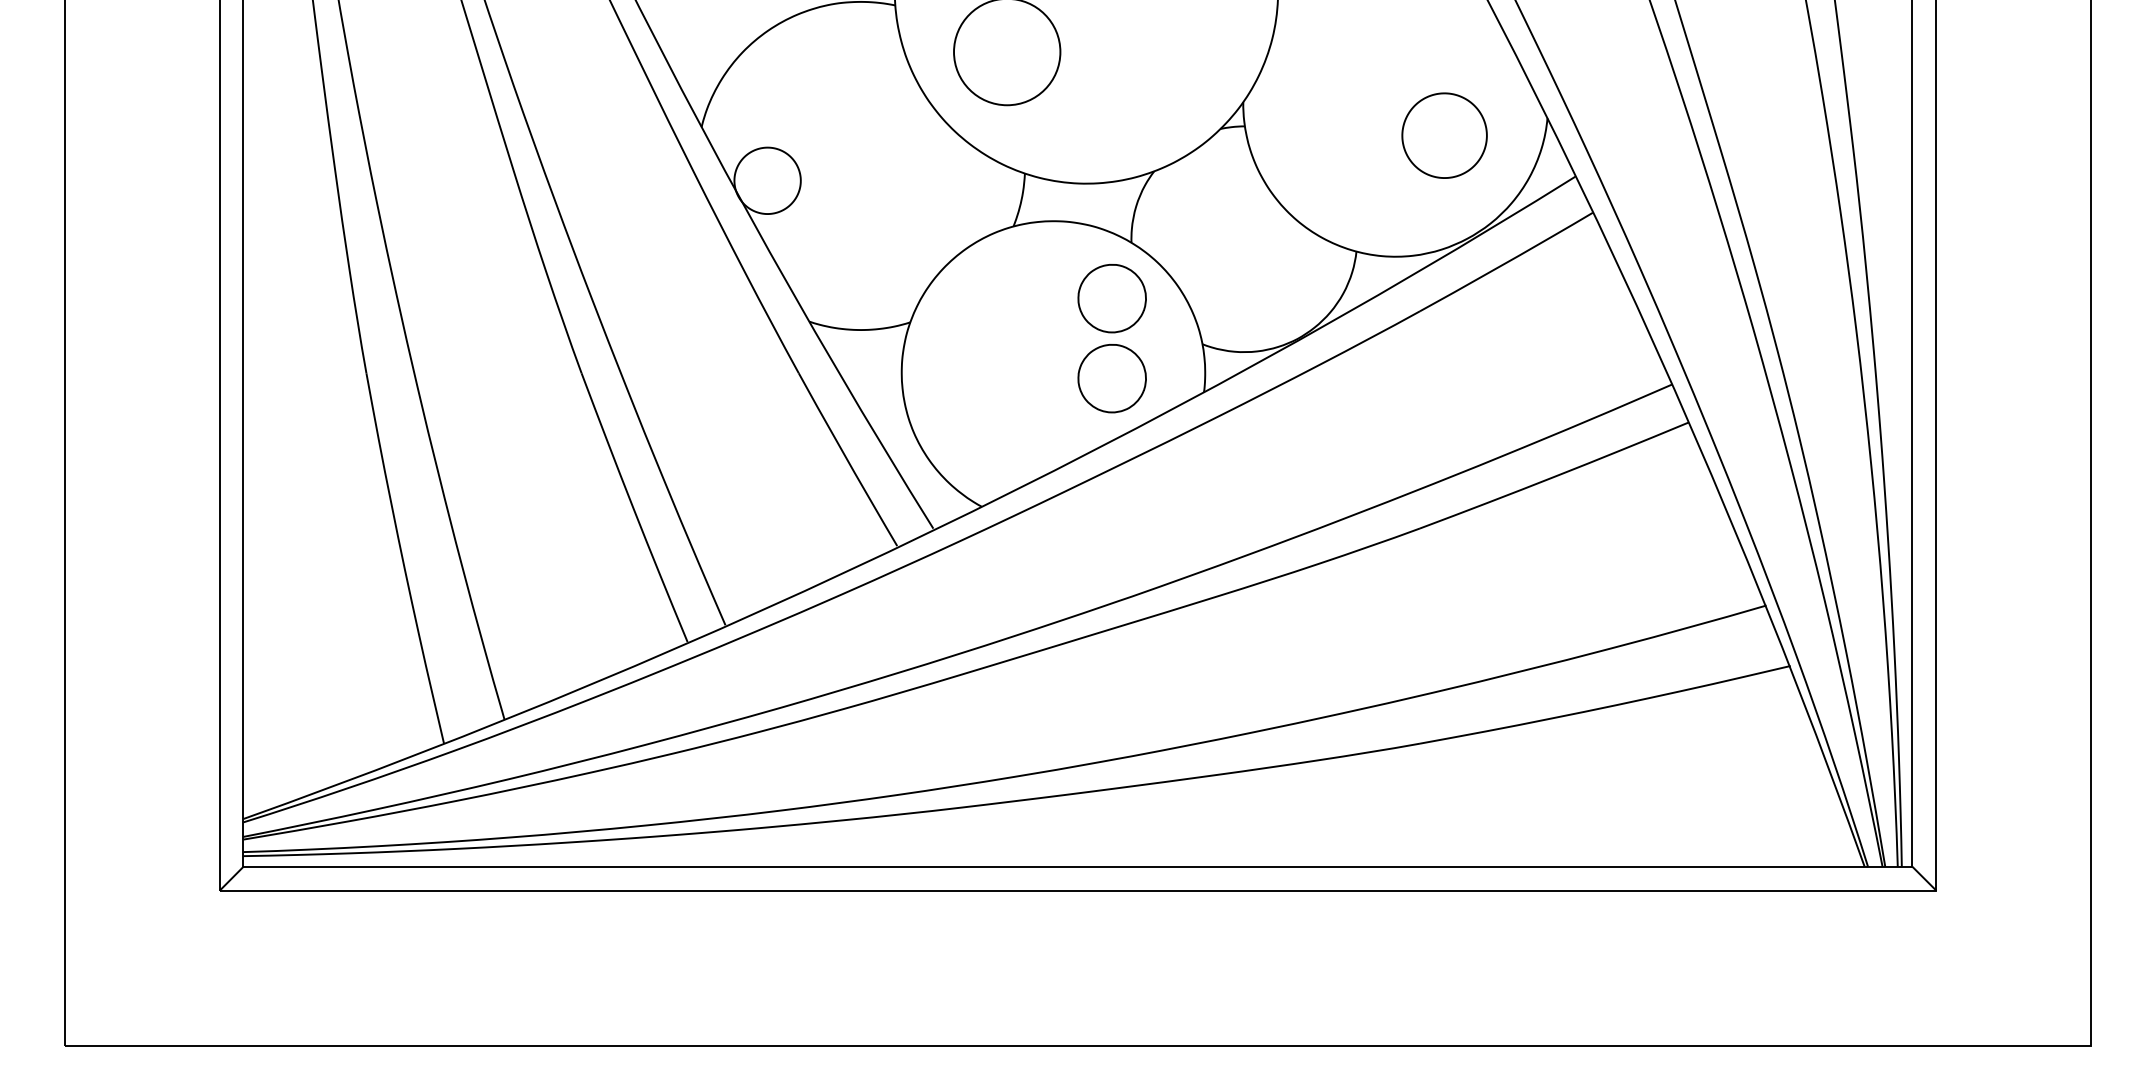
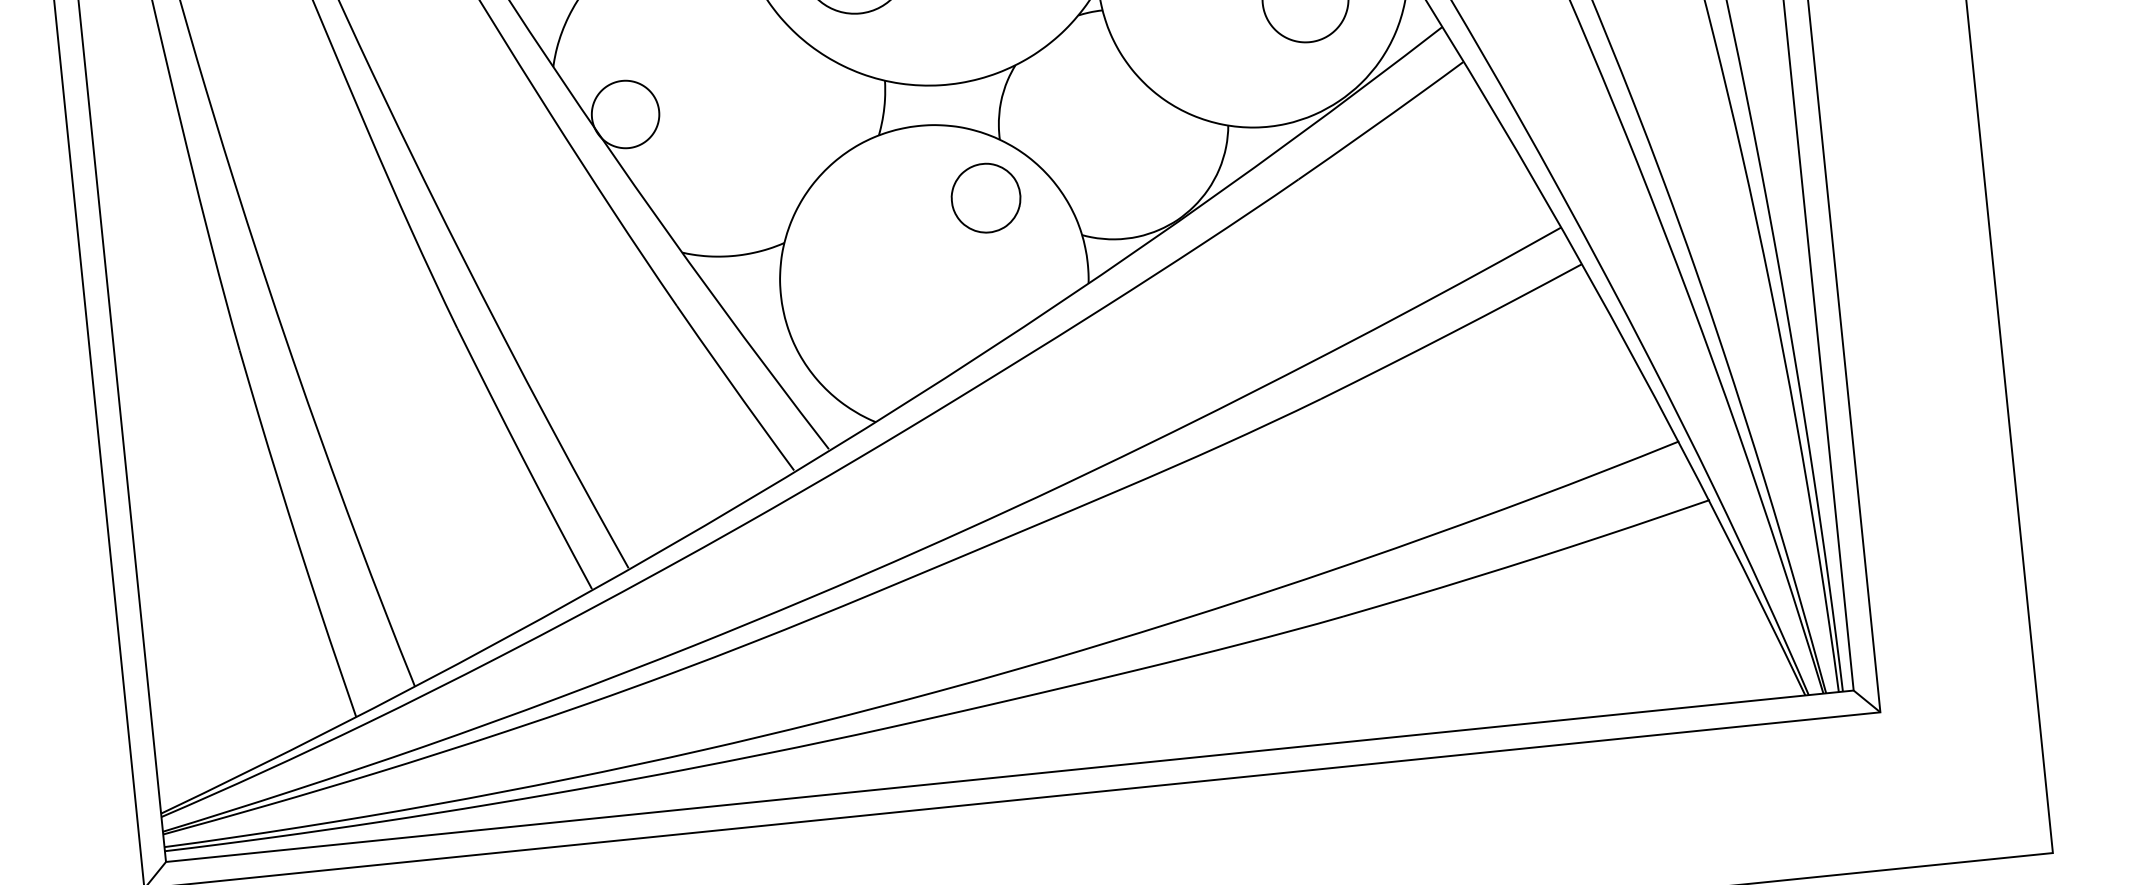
part: (1111, 378) -> (993, 279), removed

